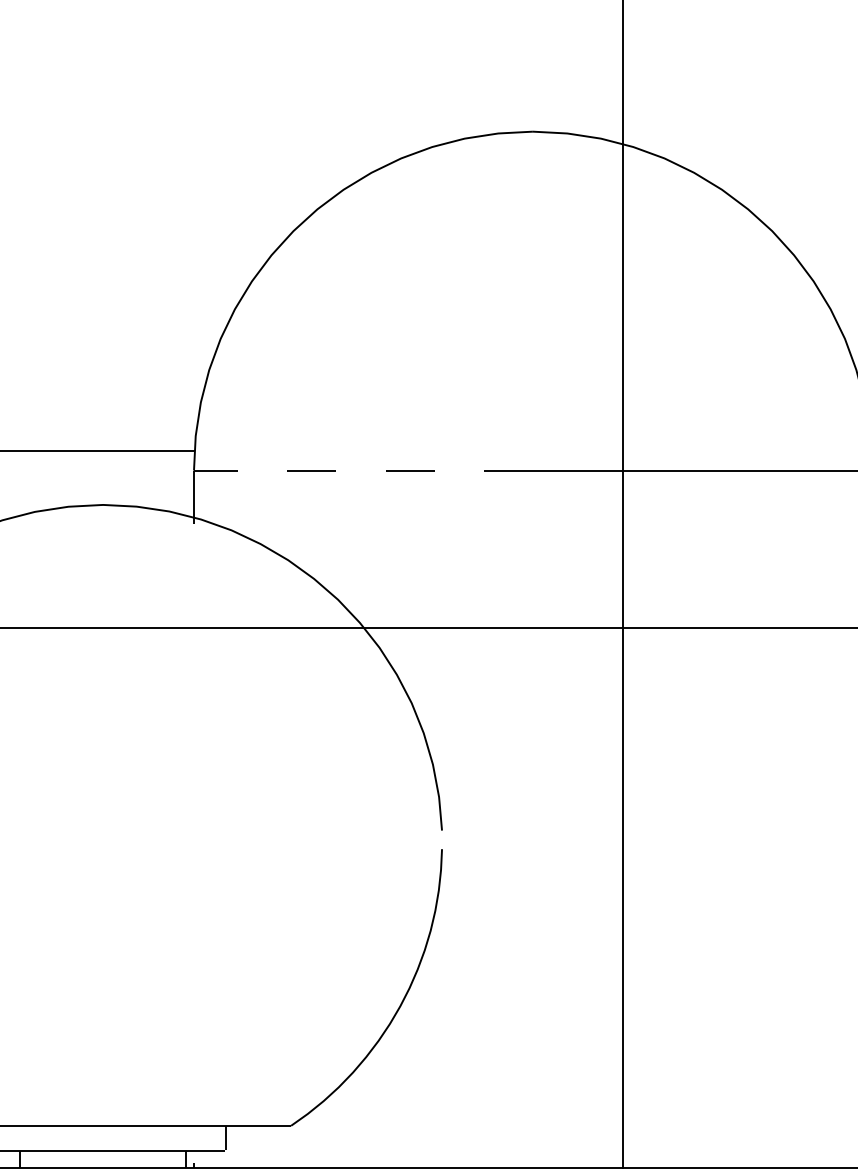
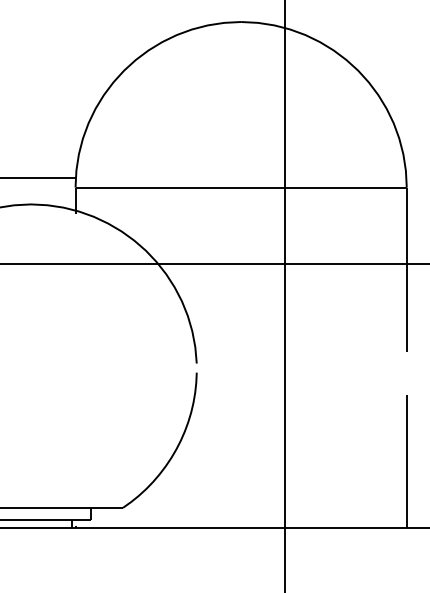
line: (363, 470) -> (158, 187), dashed -> solid

